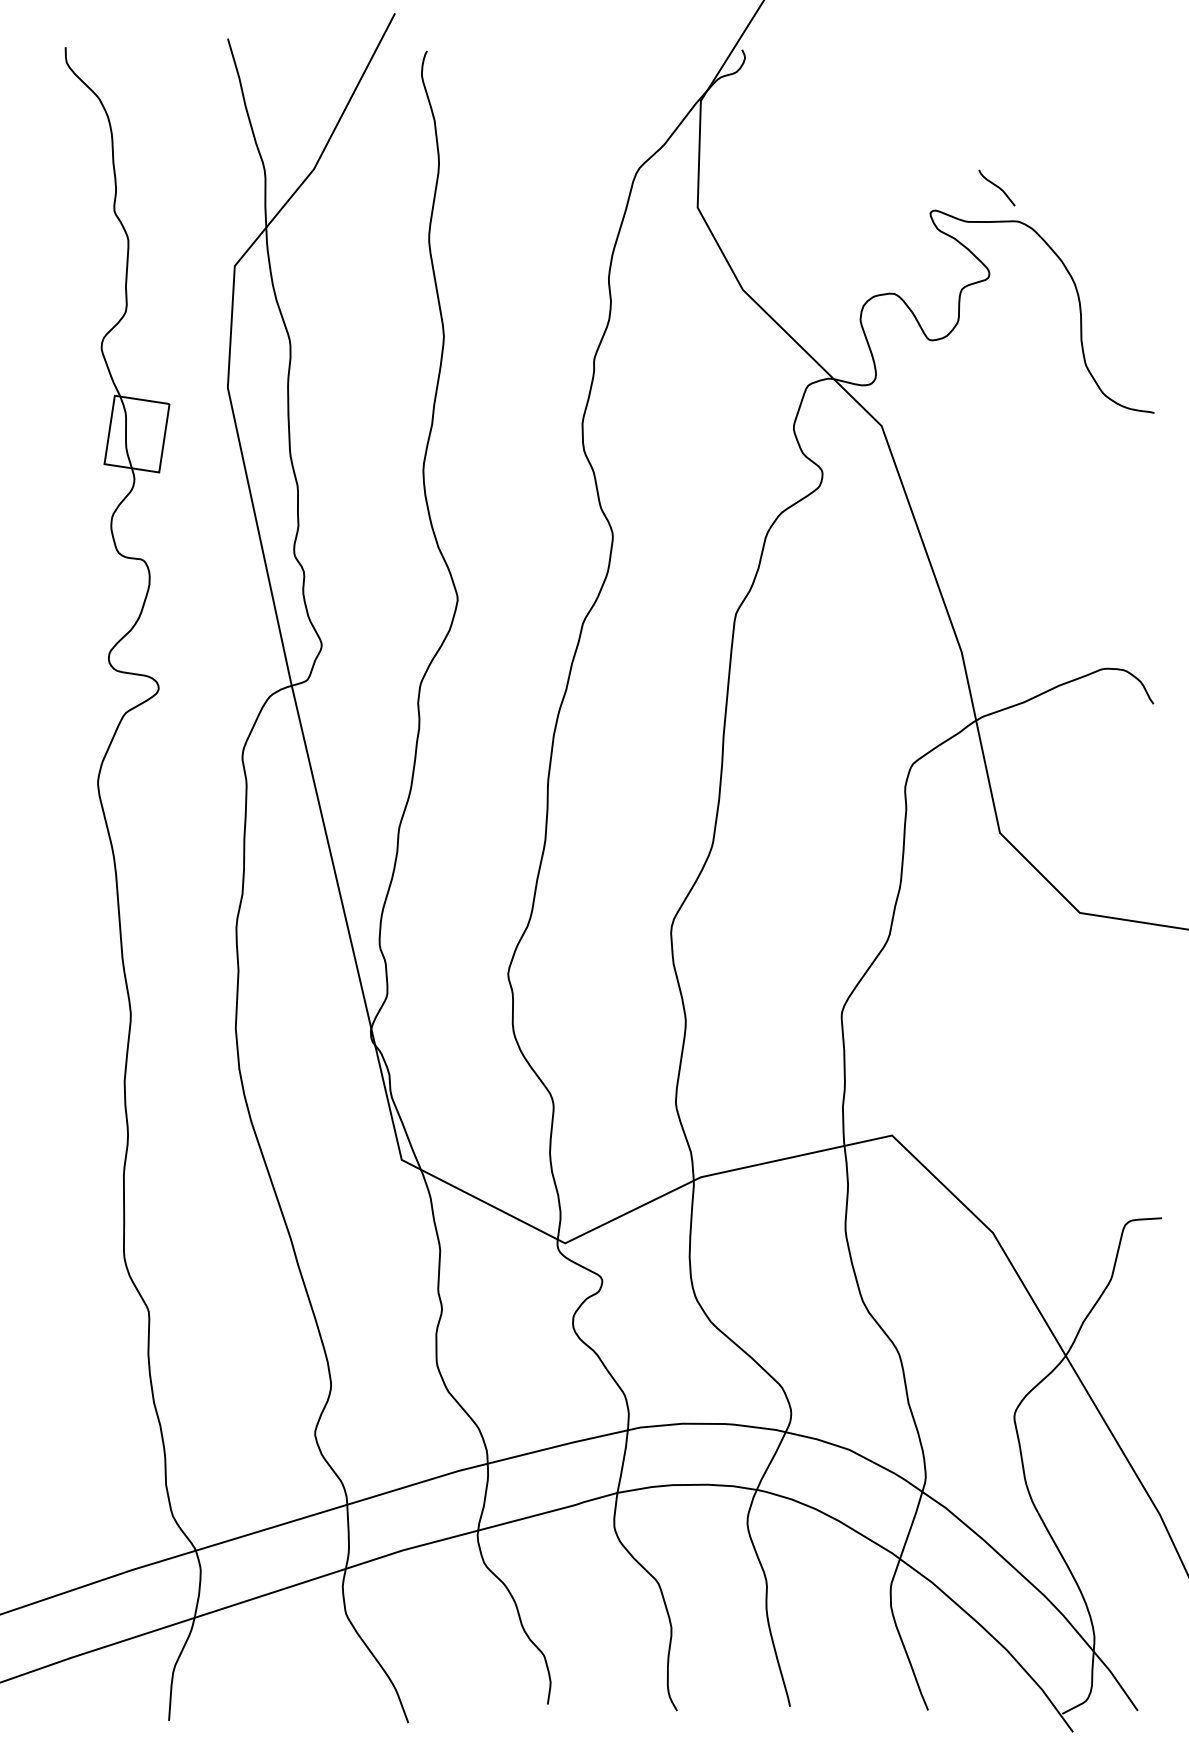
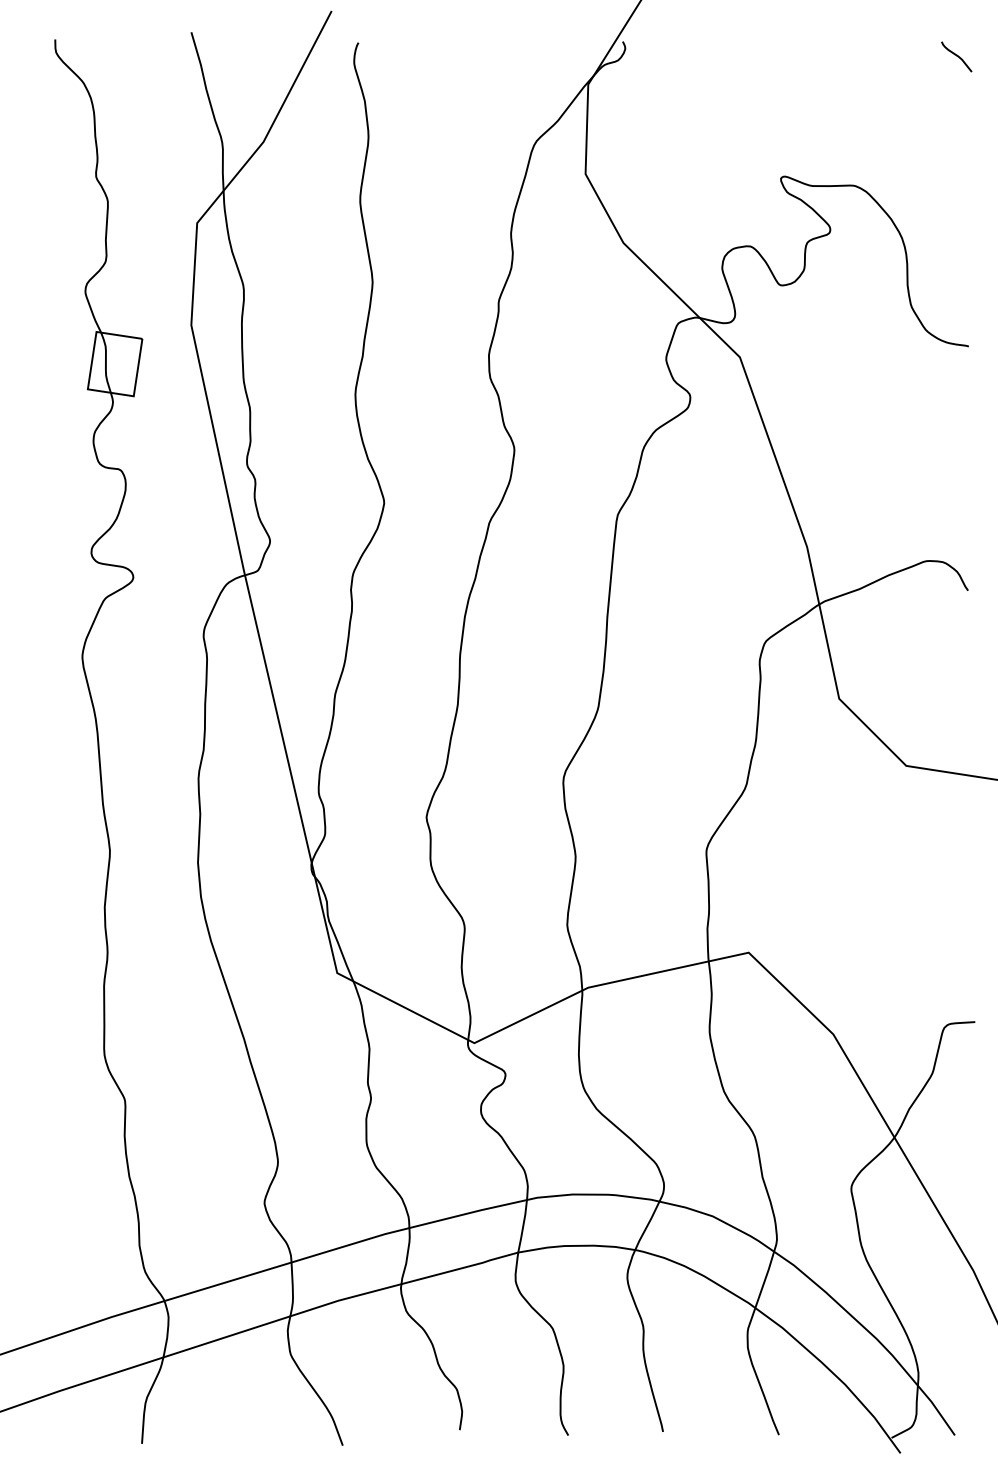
curve: (996, 187) -> (956, 56), moved

